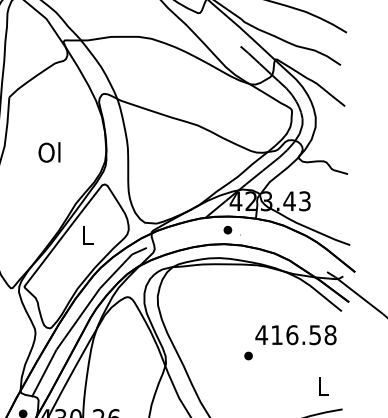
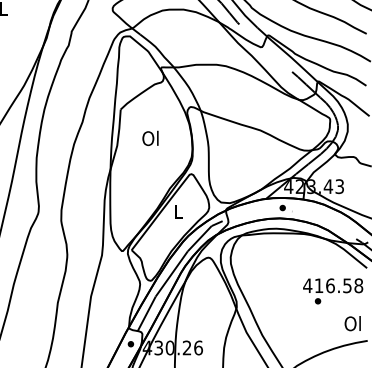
text: (49, 151) -> (150, 137), moved
part: (247, 356) -> (317, 301), moved
text: (322, 385) -> (352, 323), L -> Ol

